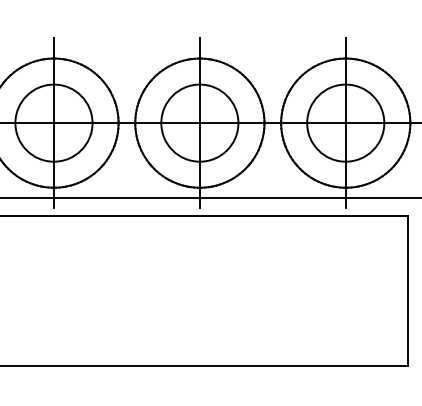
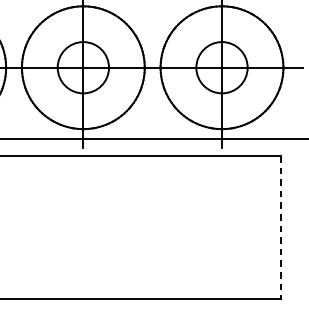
circle: (199, 122) -> (83, 67), size x0.7
circle: (345, 122) -> (221, 67), size x0.7
line: (408, 291) -> (281, 227), solid -> dashed

